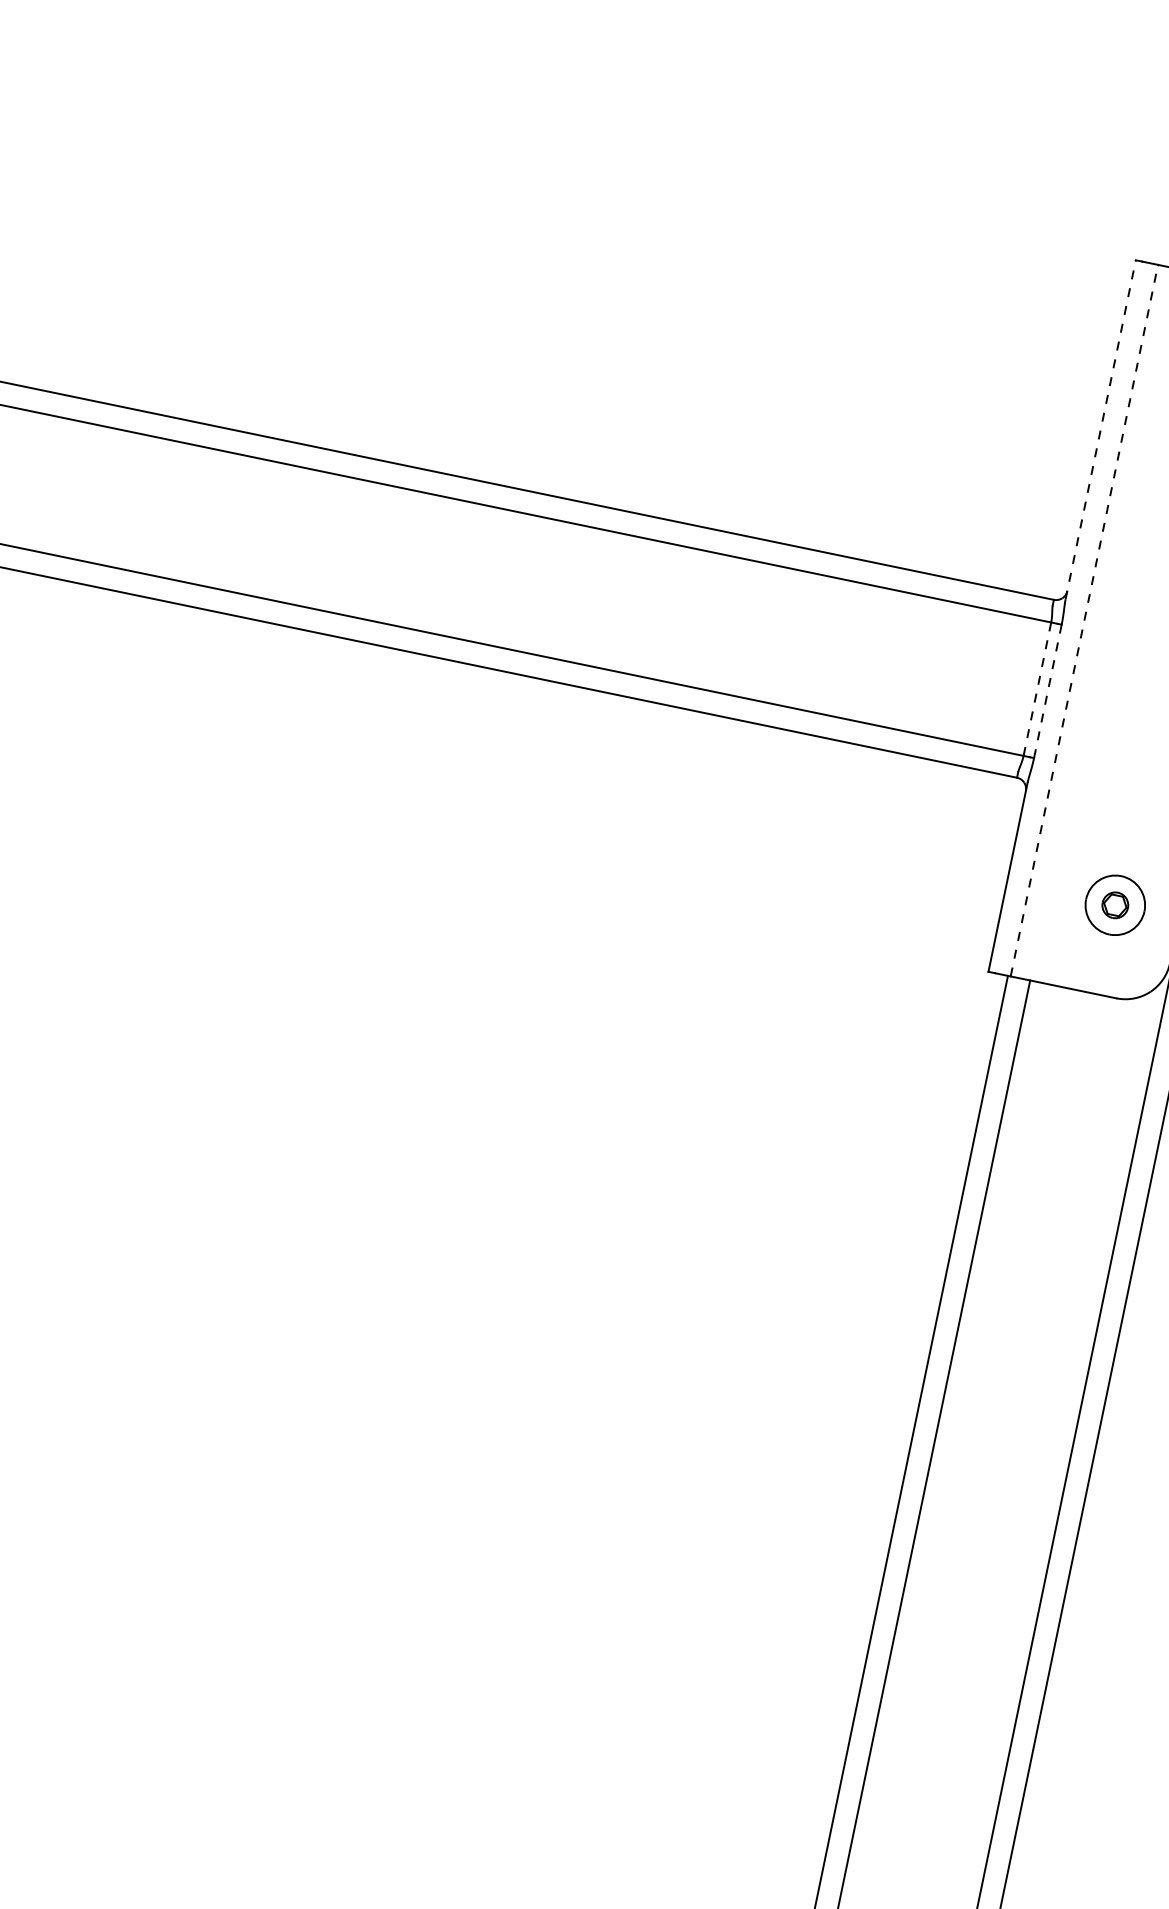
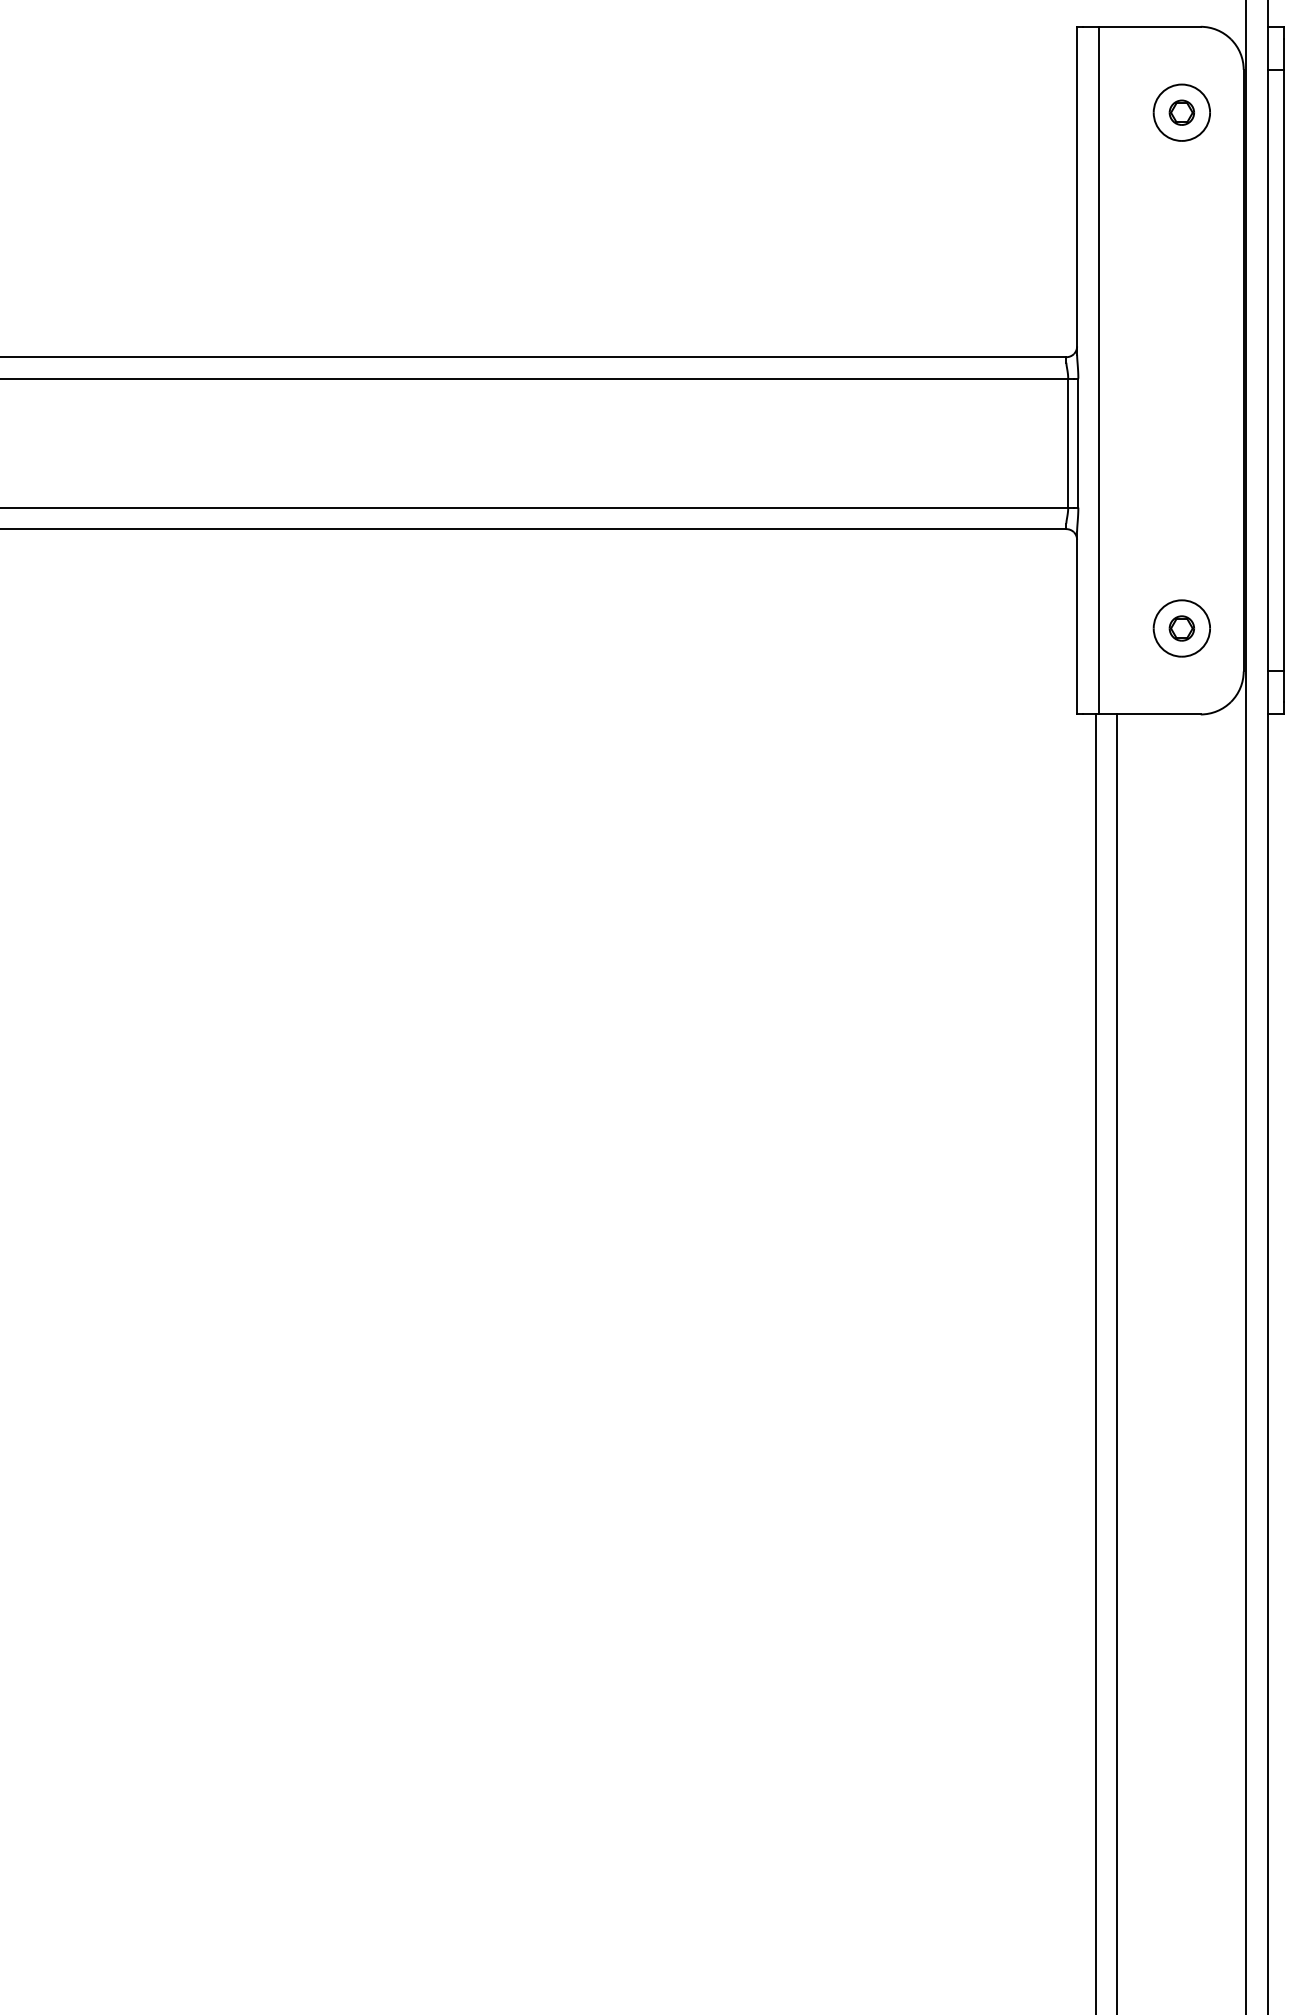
line: (1101, 429) -> (1077, 190), dashed -> solid
line: (1084, 620) -> (1098, 370), dashed -> solid
line: (1037, 689) -> (1068, 443), dashed -> solid
line: (1048, 690) -> (1078, 442), dashed -> solid

